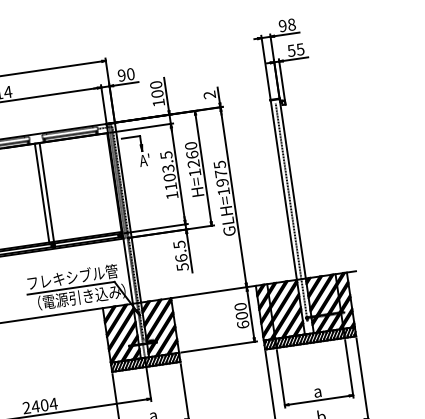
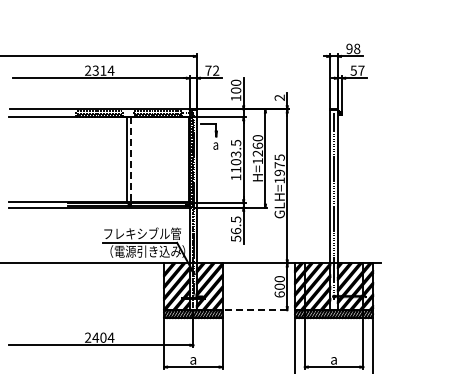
text: (300, 49) -> (361, 70), 55 -> 57
text: (126, 74) -> (212, 70), 90 -> 72
text: (144, 160) -> (217, 144), A' -> a
line: (47, 193) -> (131, 160), solid -> dashed
line: (219, 347) -> (257, 310), solid -> dashed

